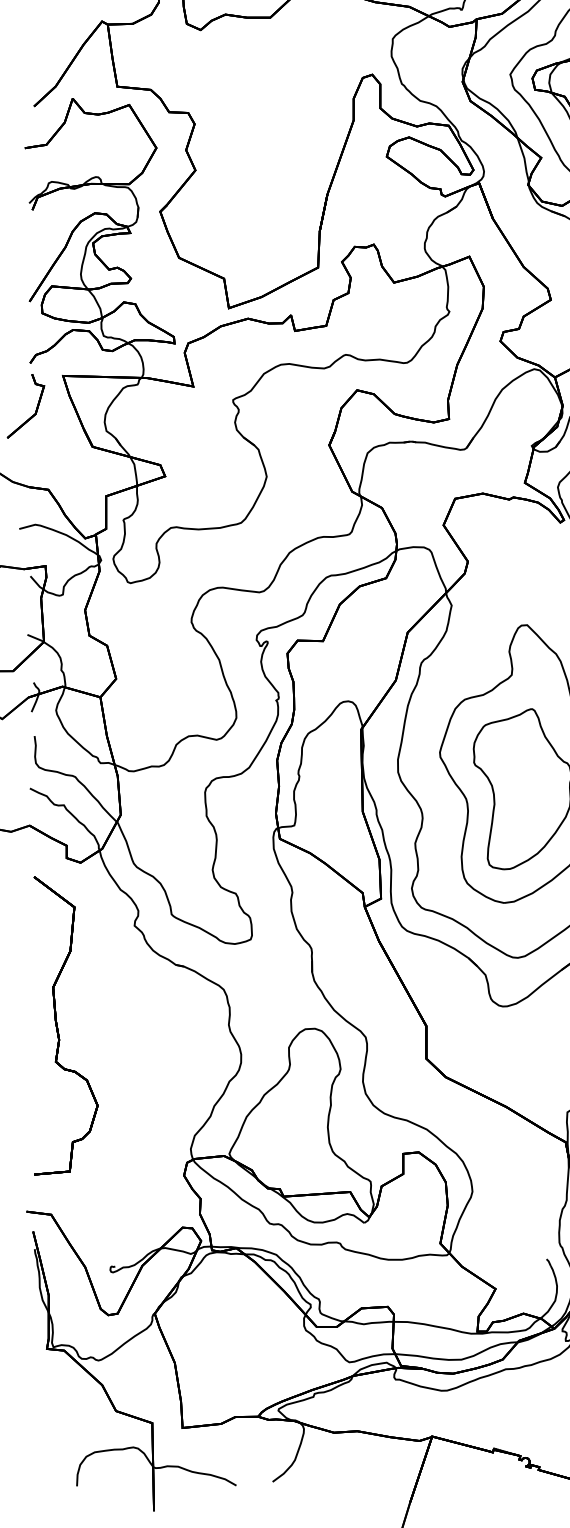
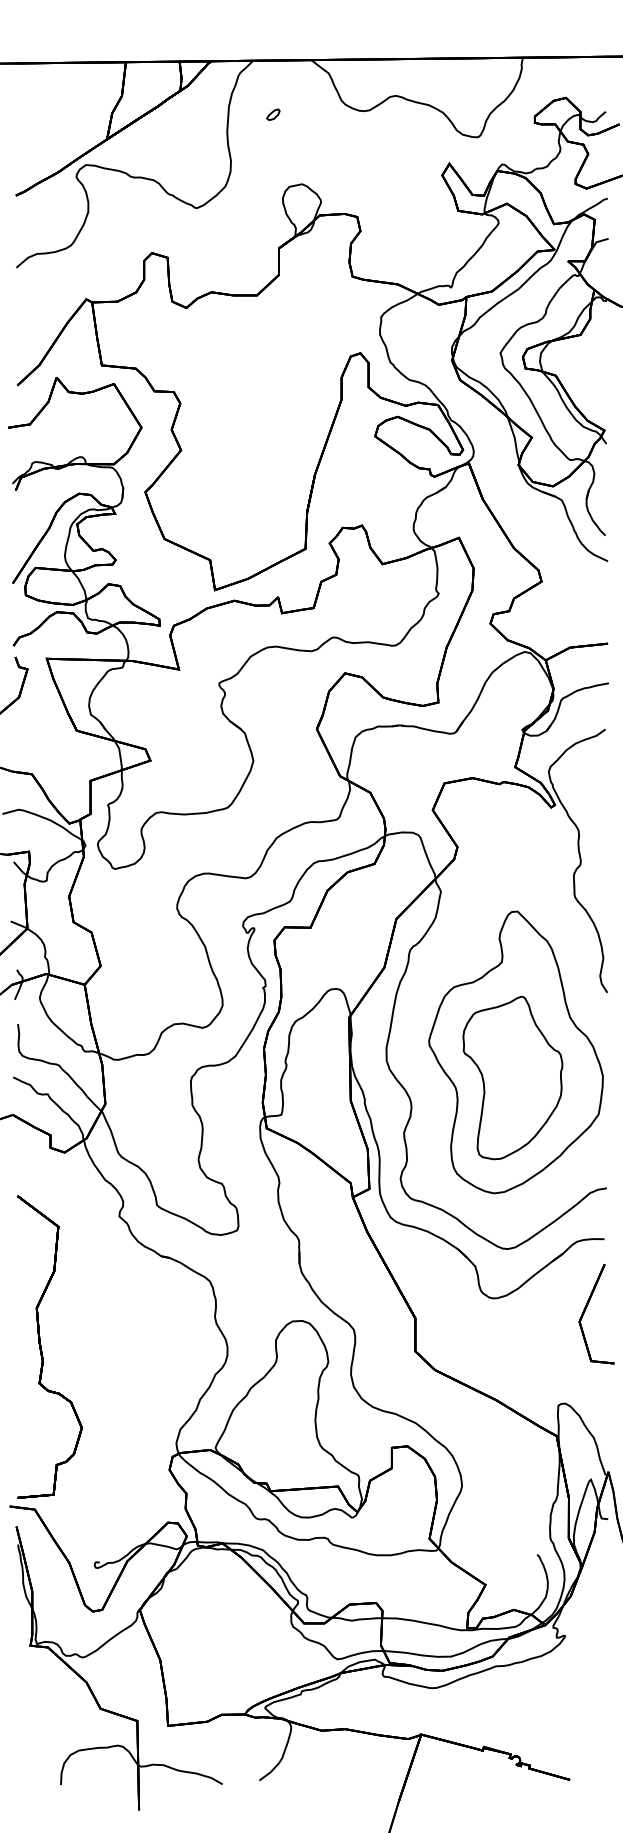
part: (57, 1025) -> (41, 1346), moved

